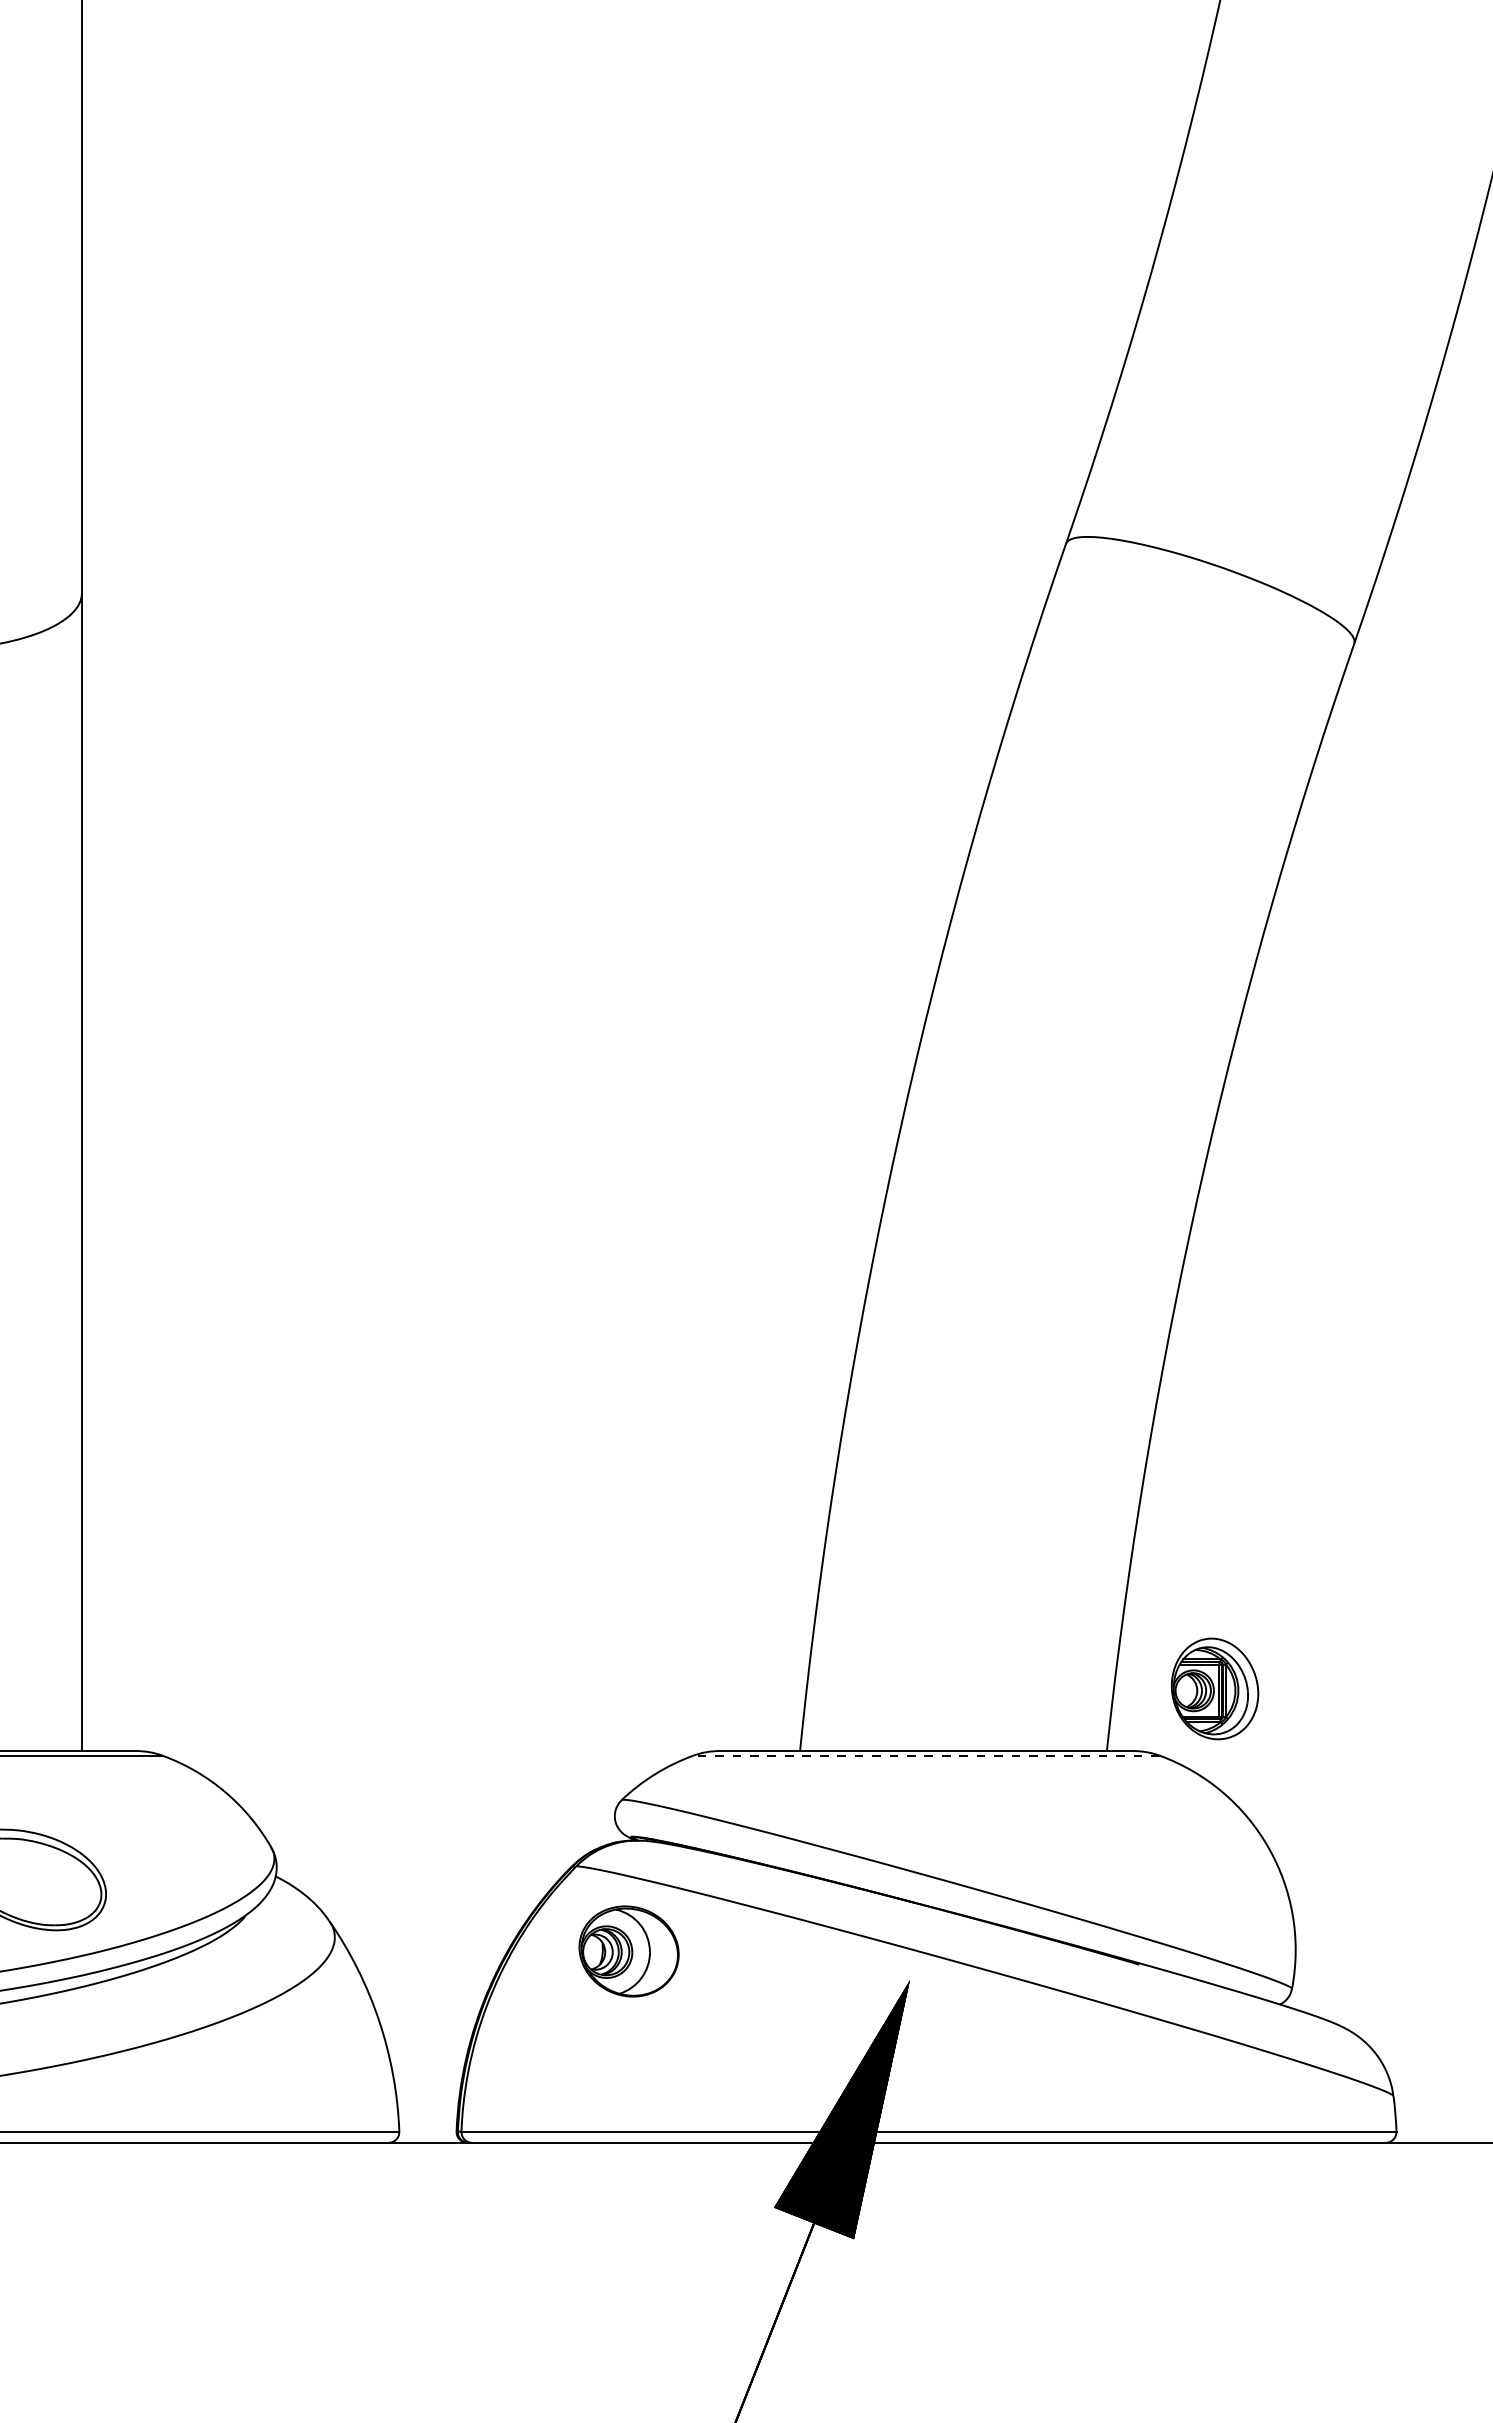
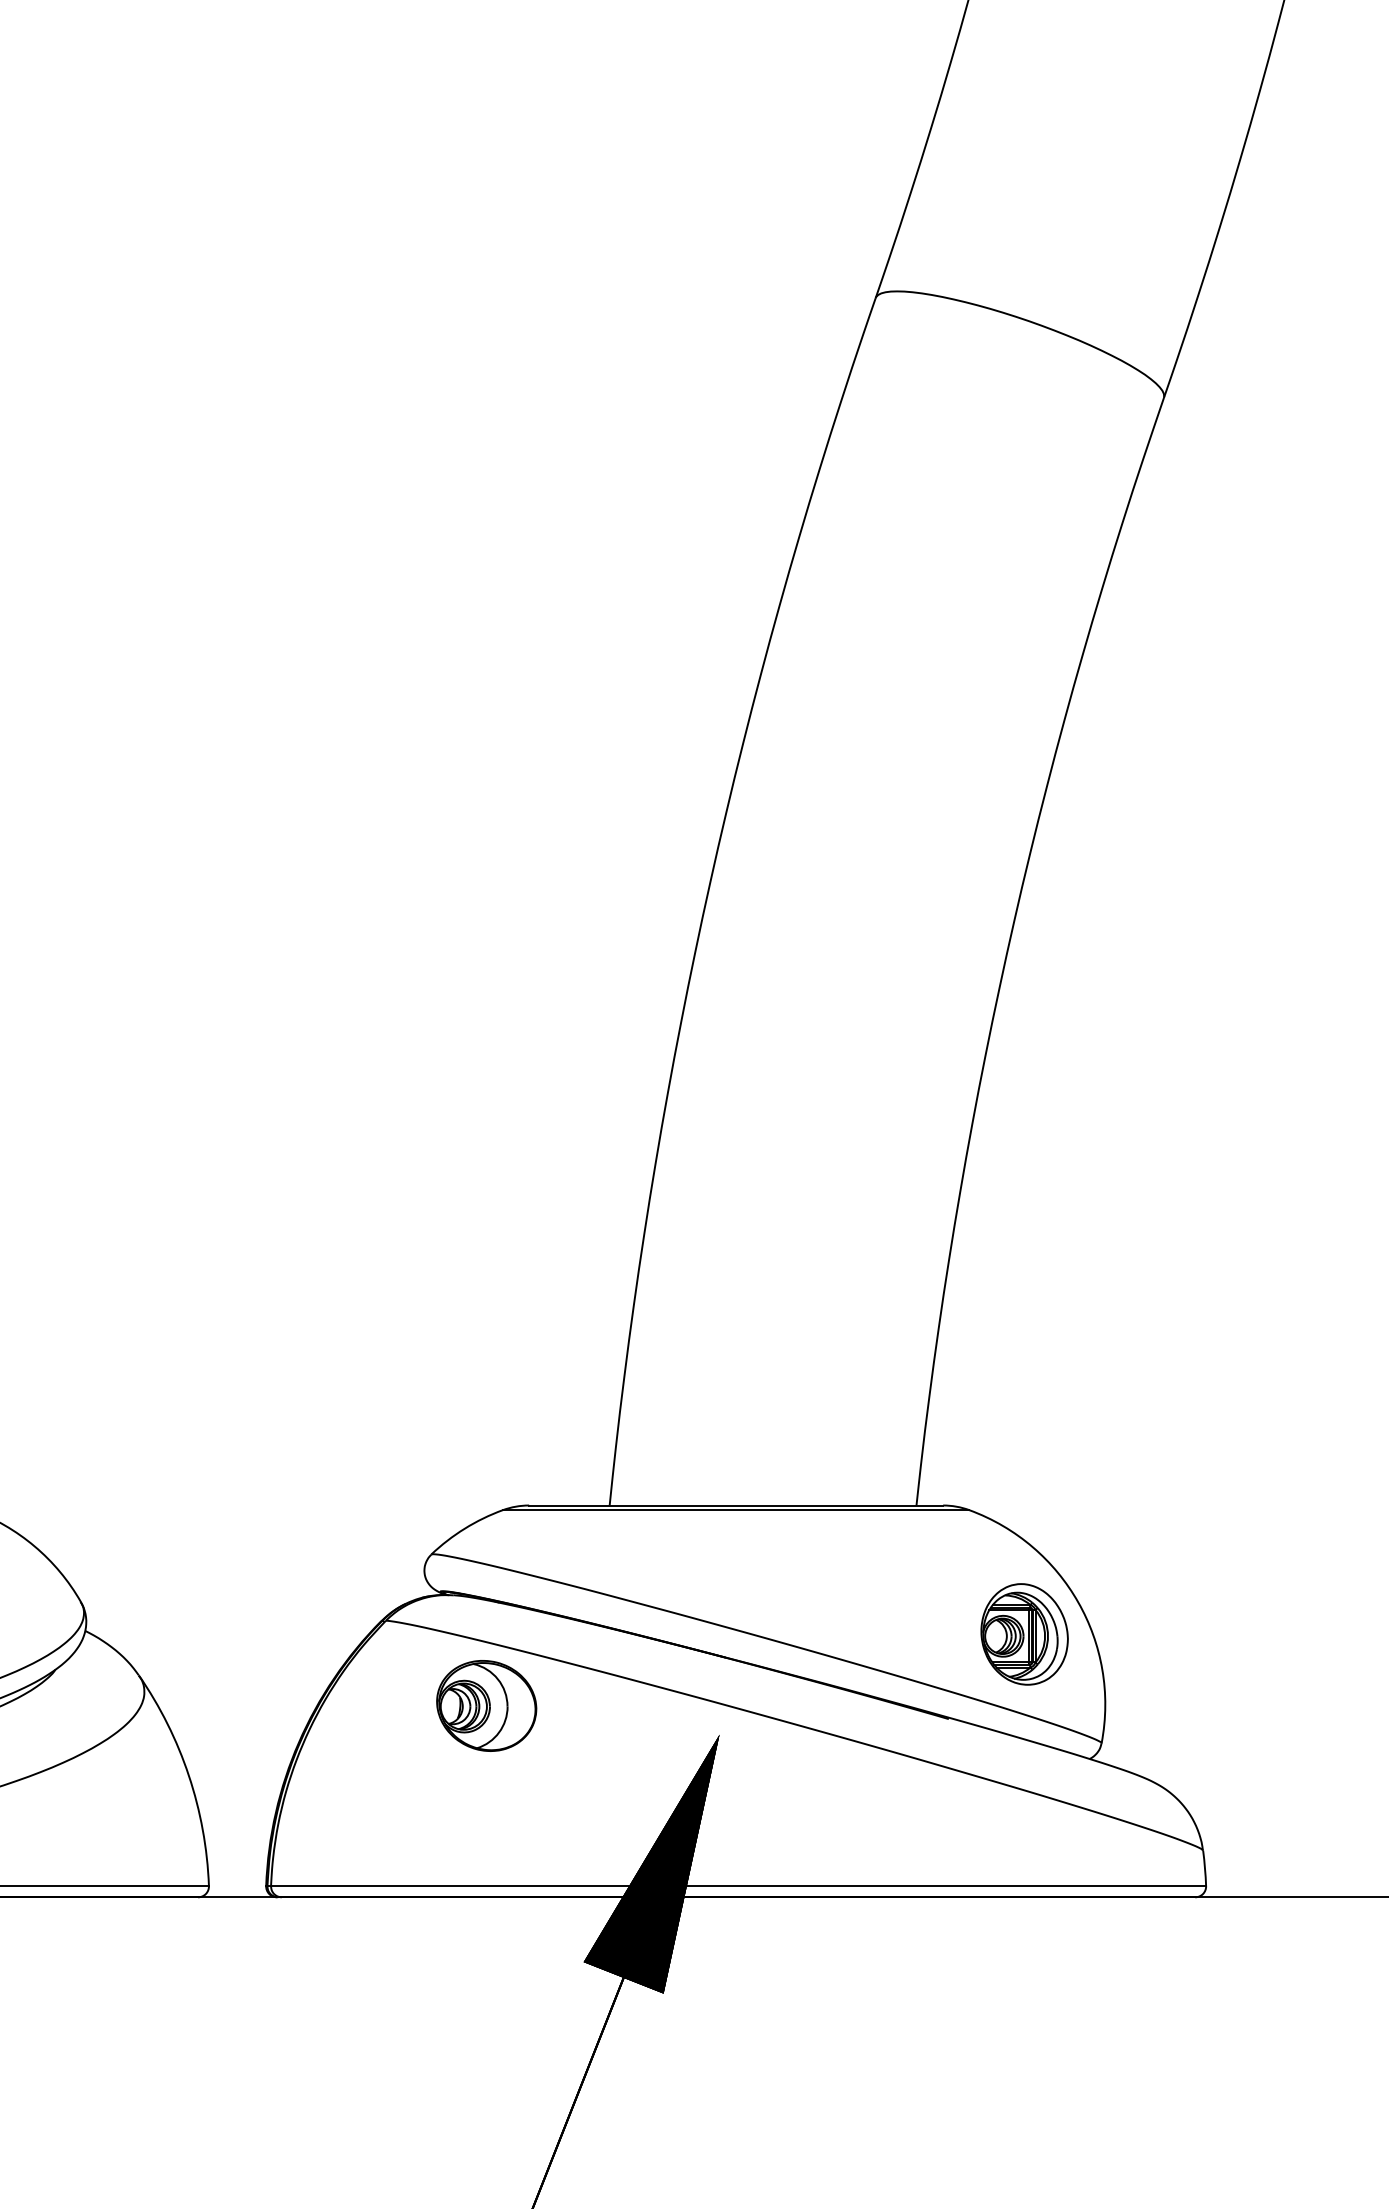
part: (1215, 1688) -> (1025, 1633), moved
line: (926, 1755) -> (736, 1509), dashed -> solid
part: (628, 1951) -> (486, 1705), moved

